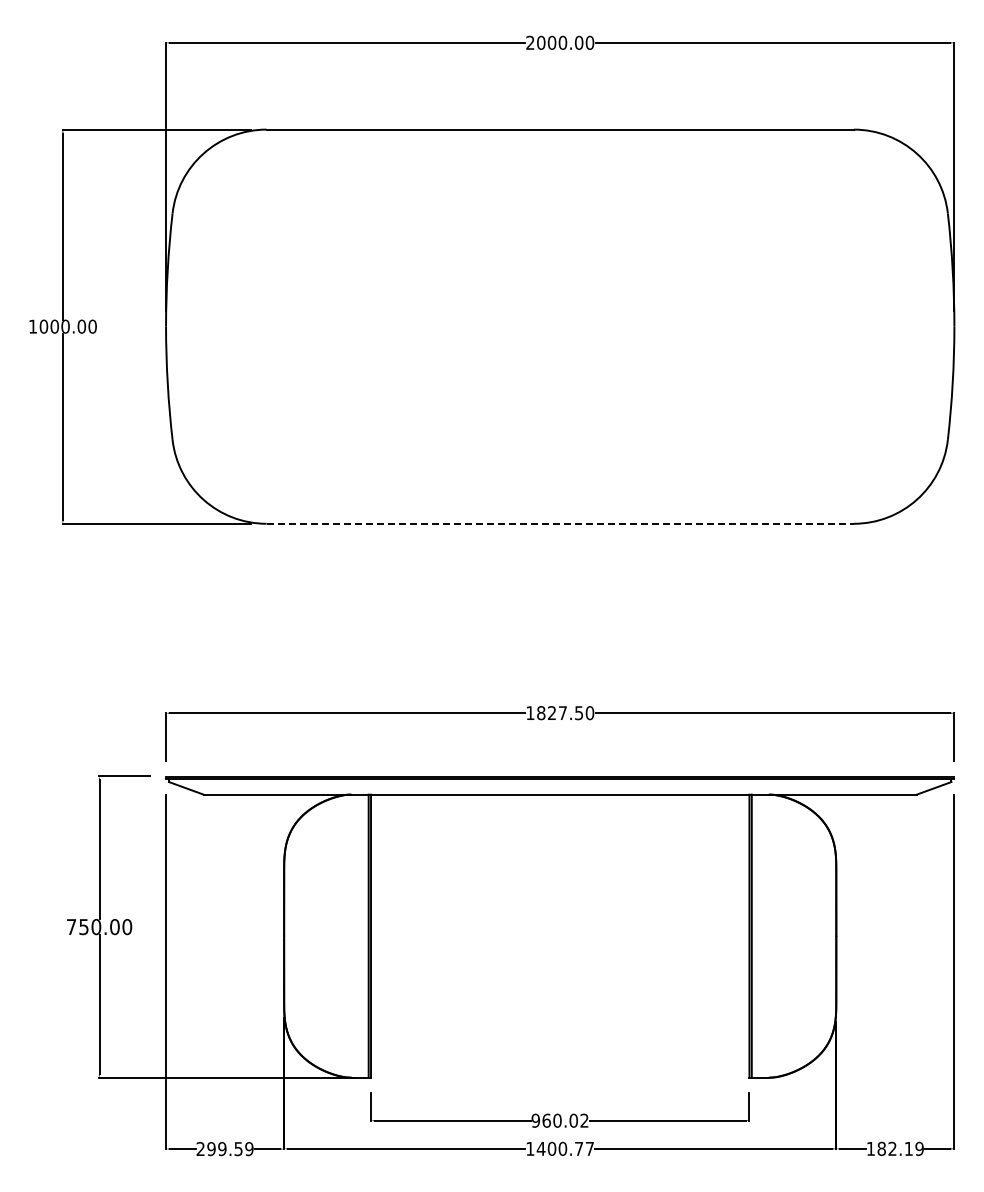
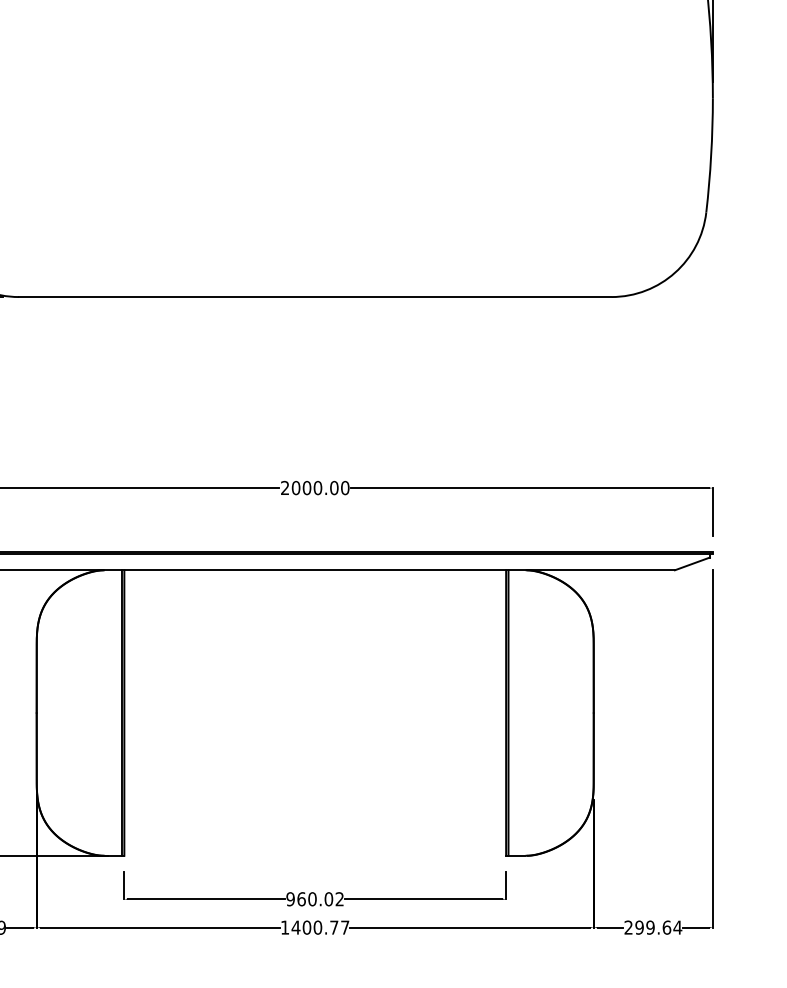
line: (560, 523) -> (315, 296), dashed -> solid
text: (554, 713) -> (309, 488), 1827.50 -> 2000.00
text: (895, 1148) -> (653, 927), 182.19 -> 299.64

